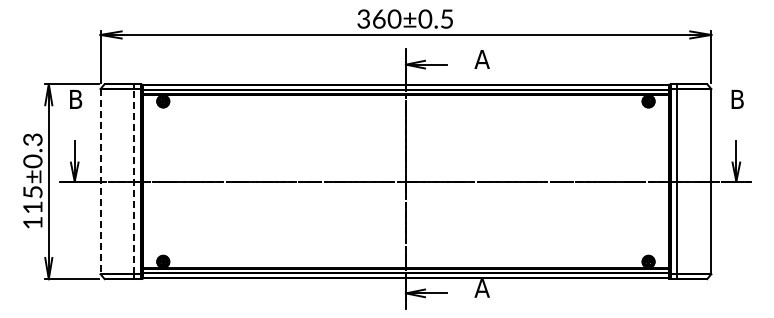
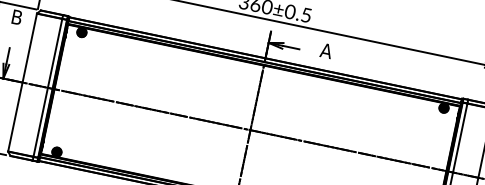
line: (134, 181) -> (47, 87), dashed -> solid
line: (100, 182) -> (22, 83), dashed -> solid

